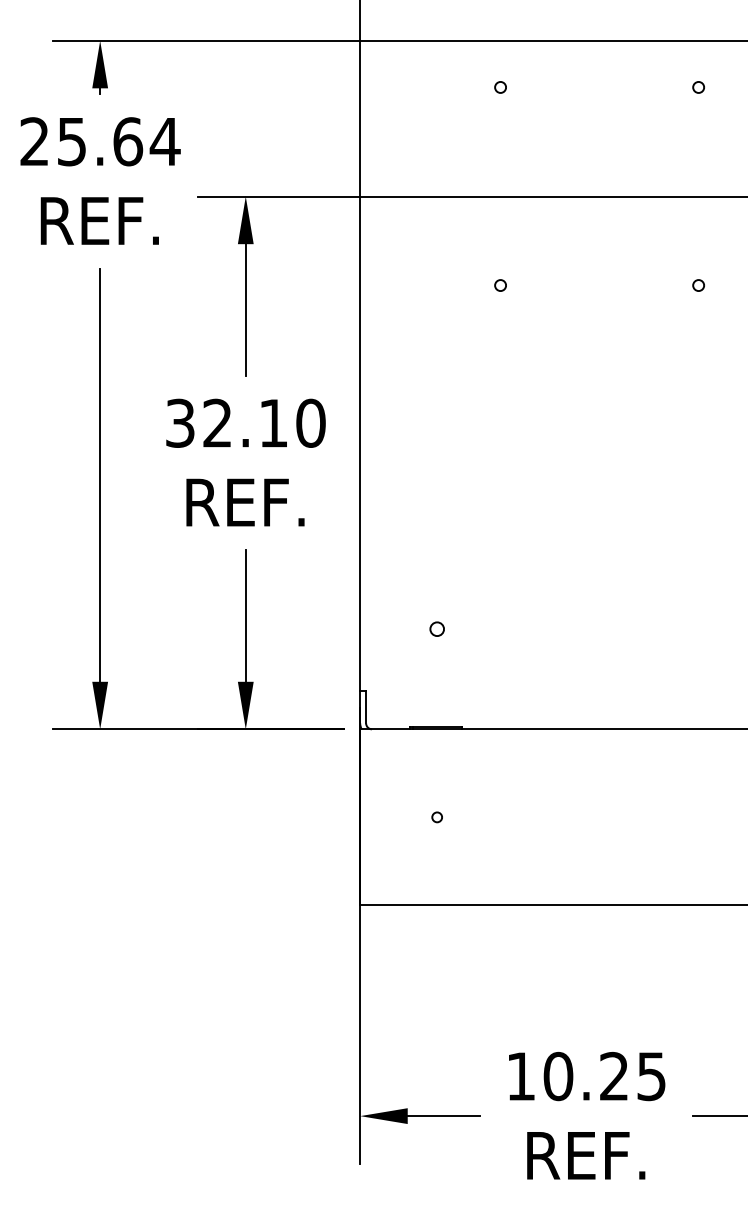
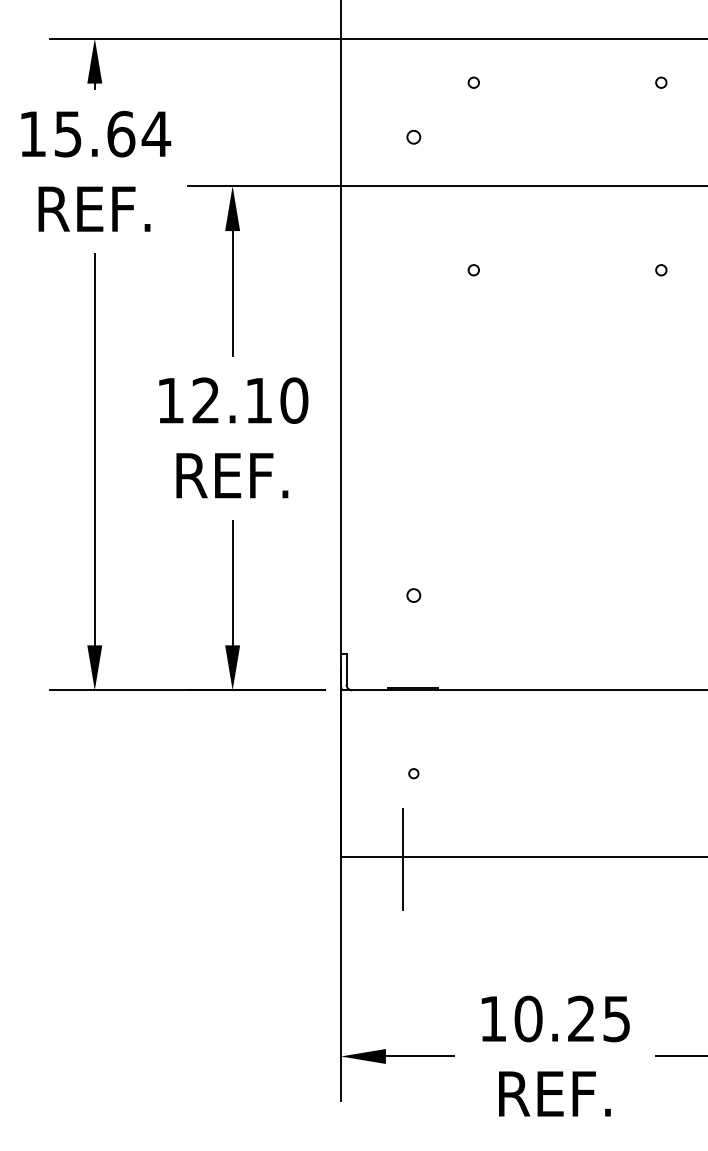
text: (34, 141) -> (32, 133), 25.64 -> 15.64
circle: (436, 144) -> (413, 136), added
text: (180, 422) -> (170, 399), 32.10 -> 12.10
line: (426, 907) -> (403, 859), added

